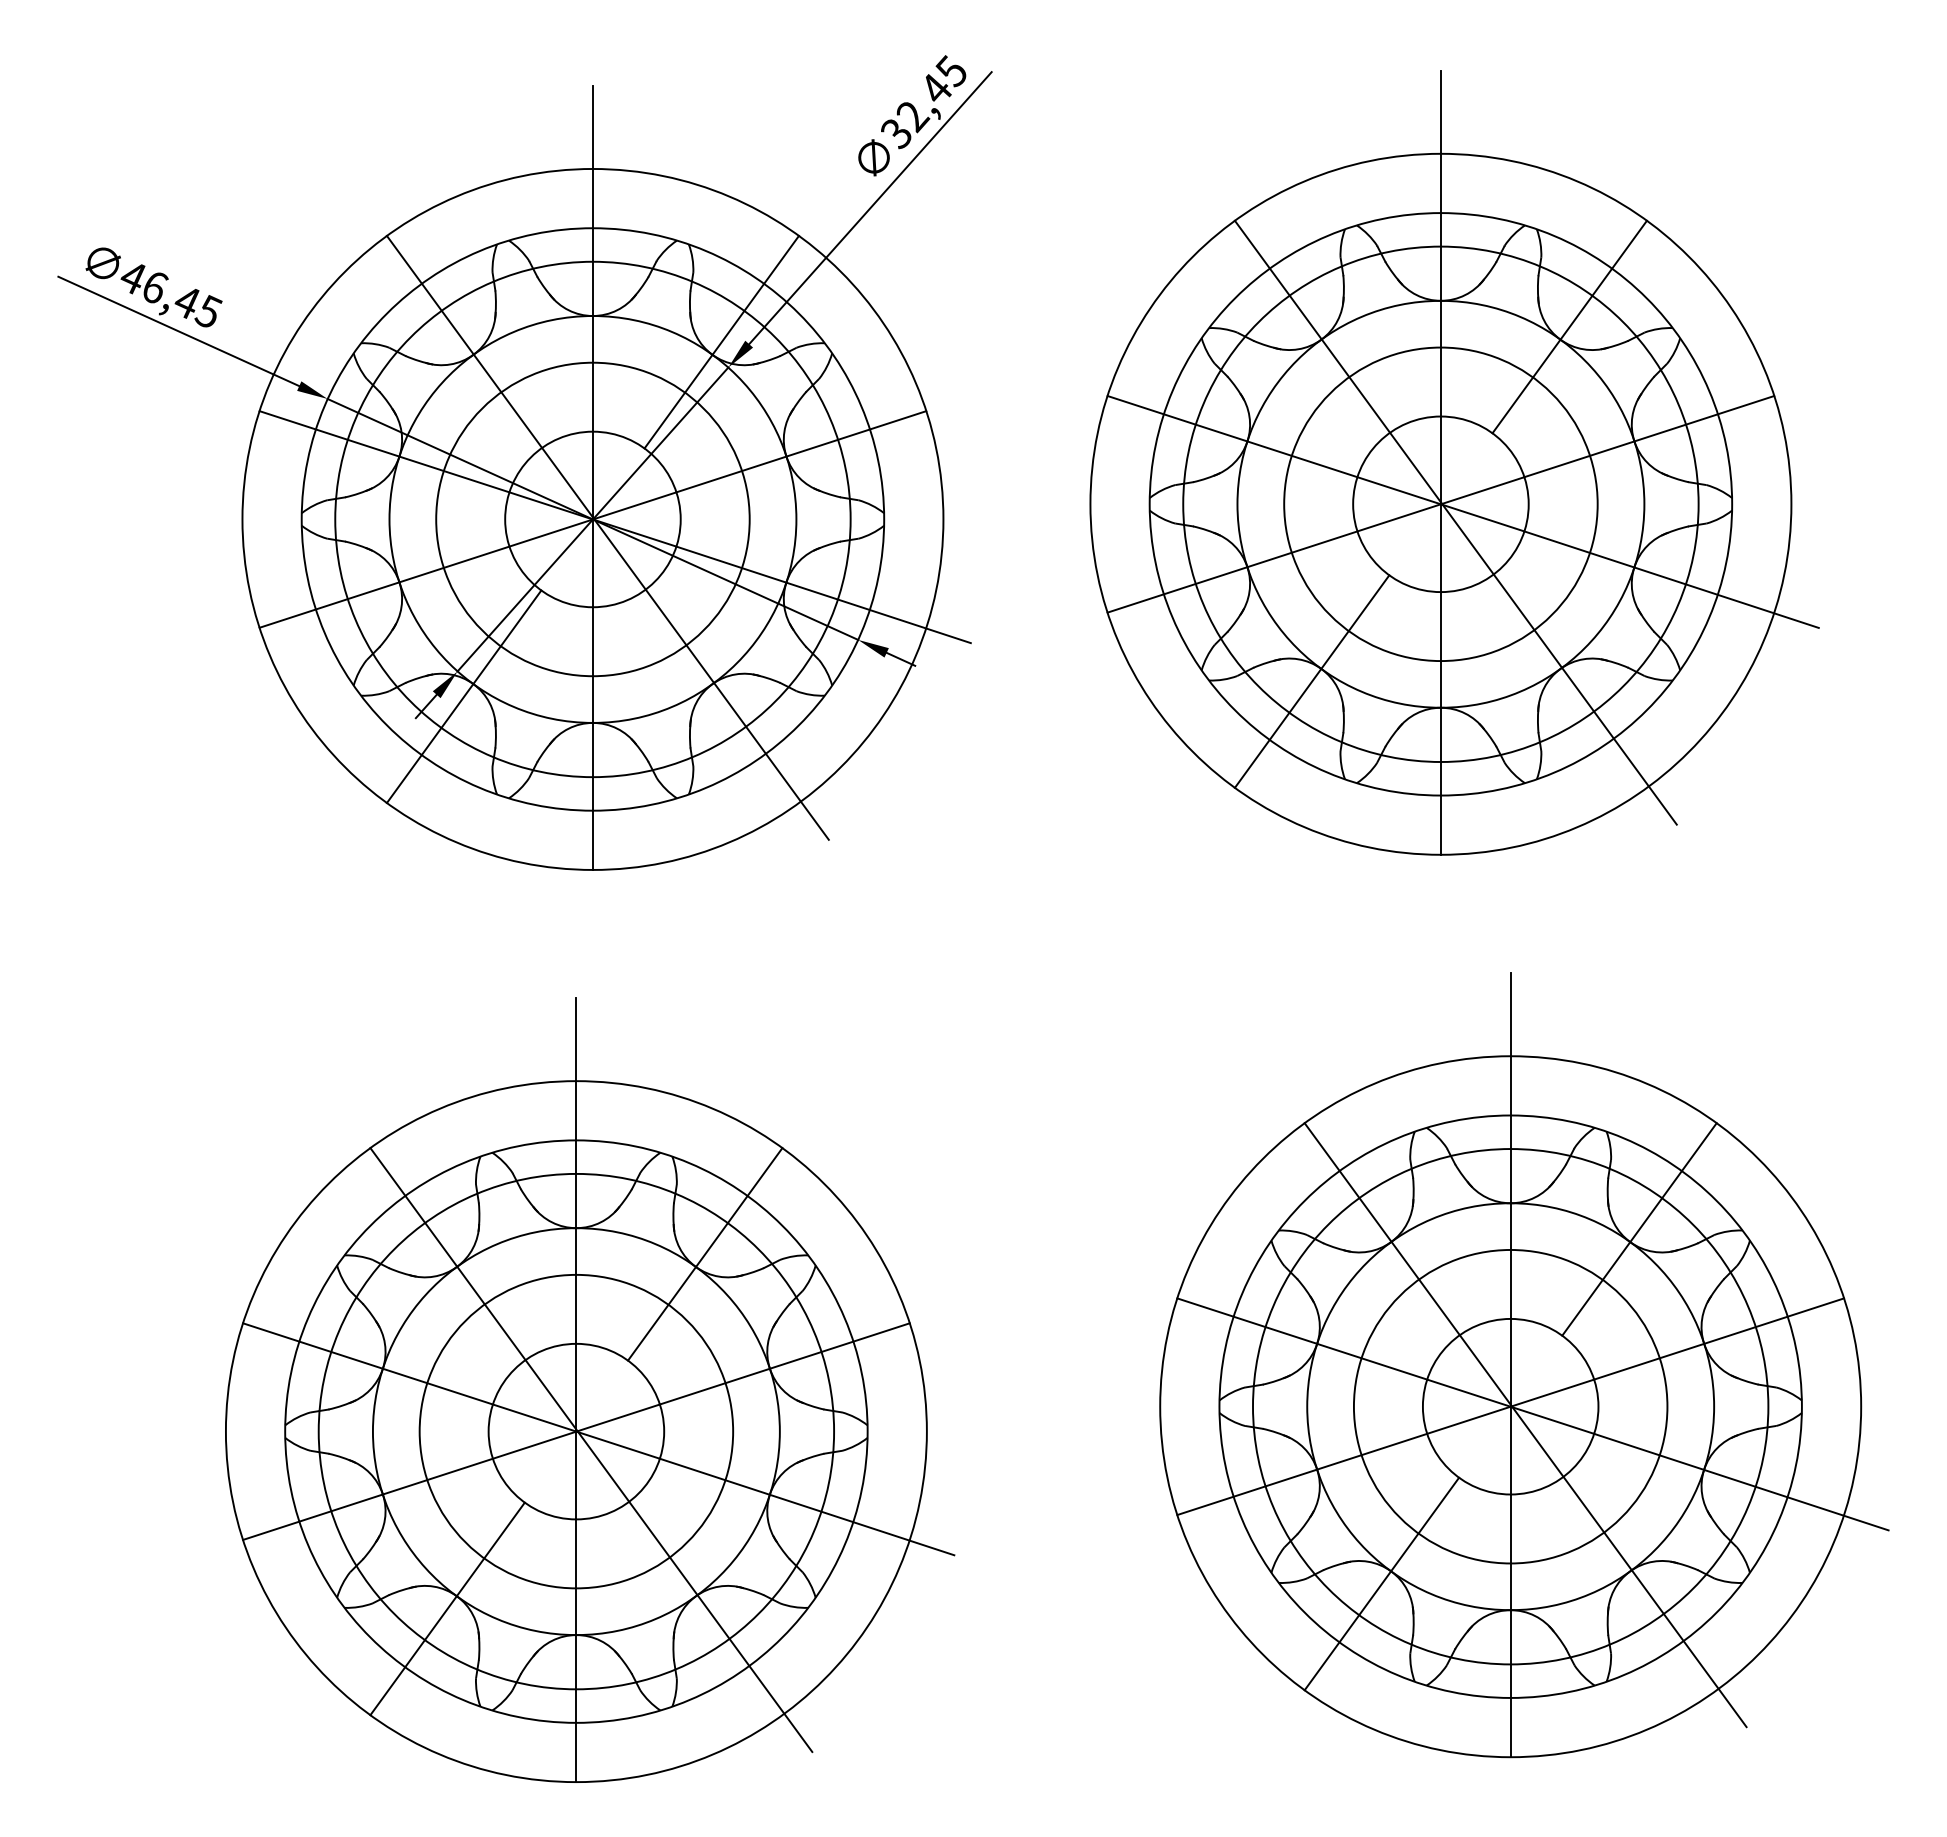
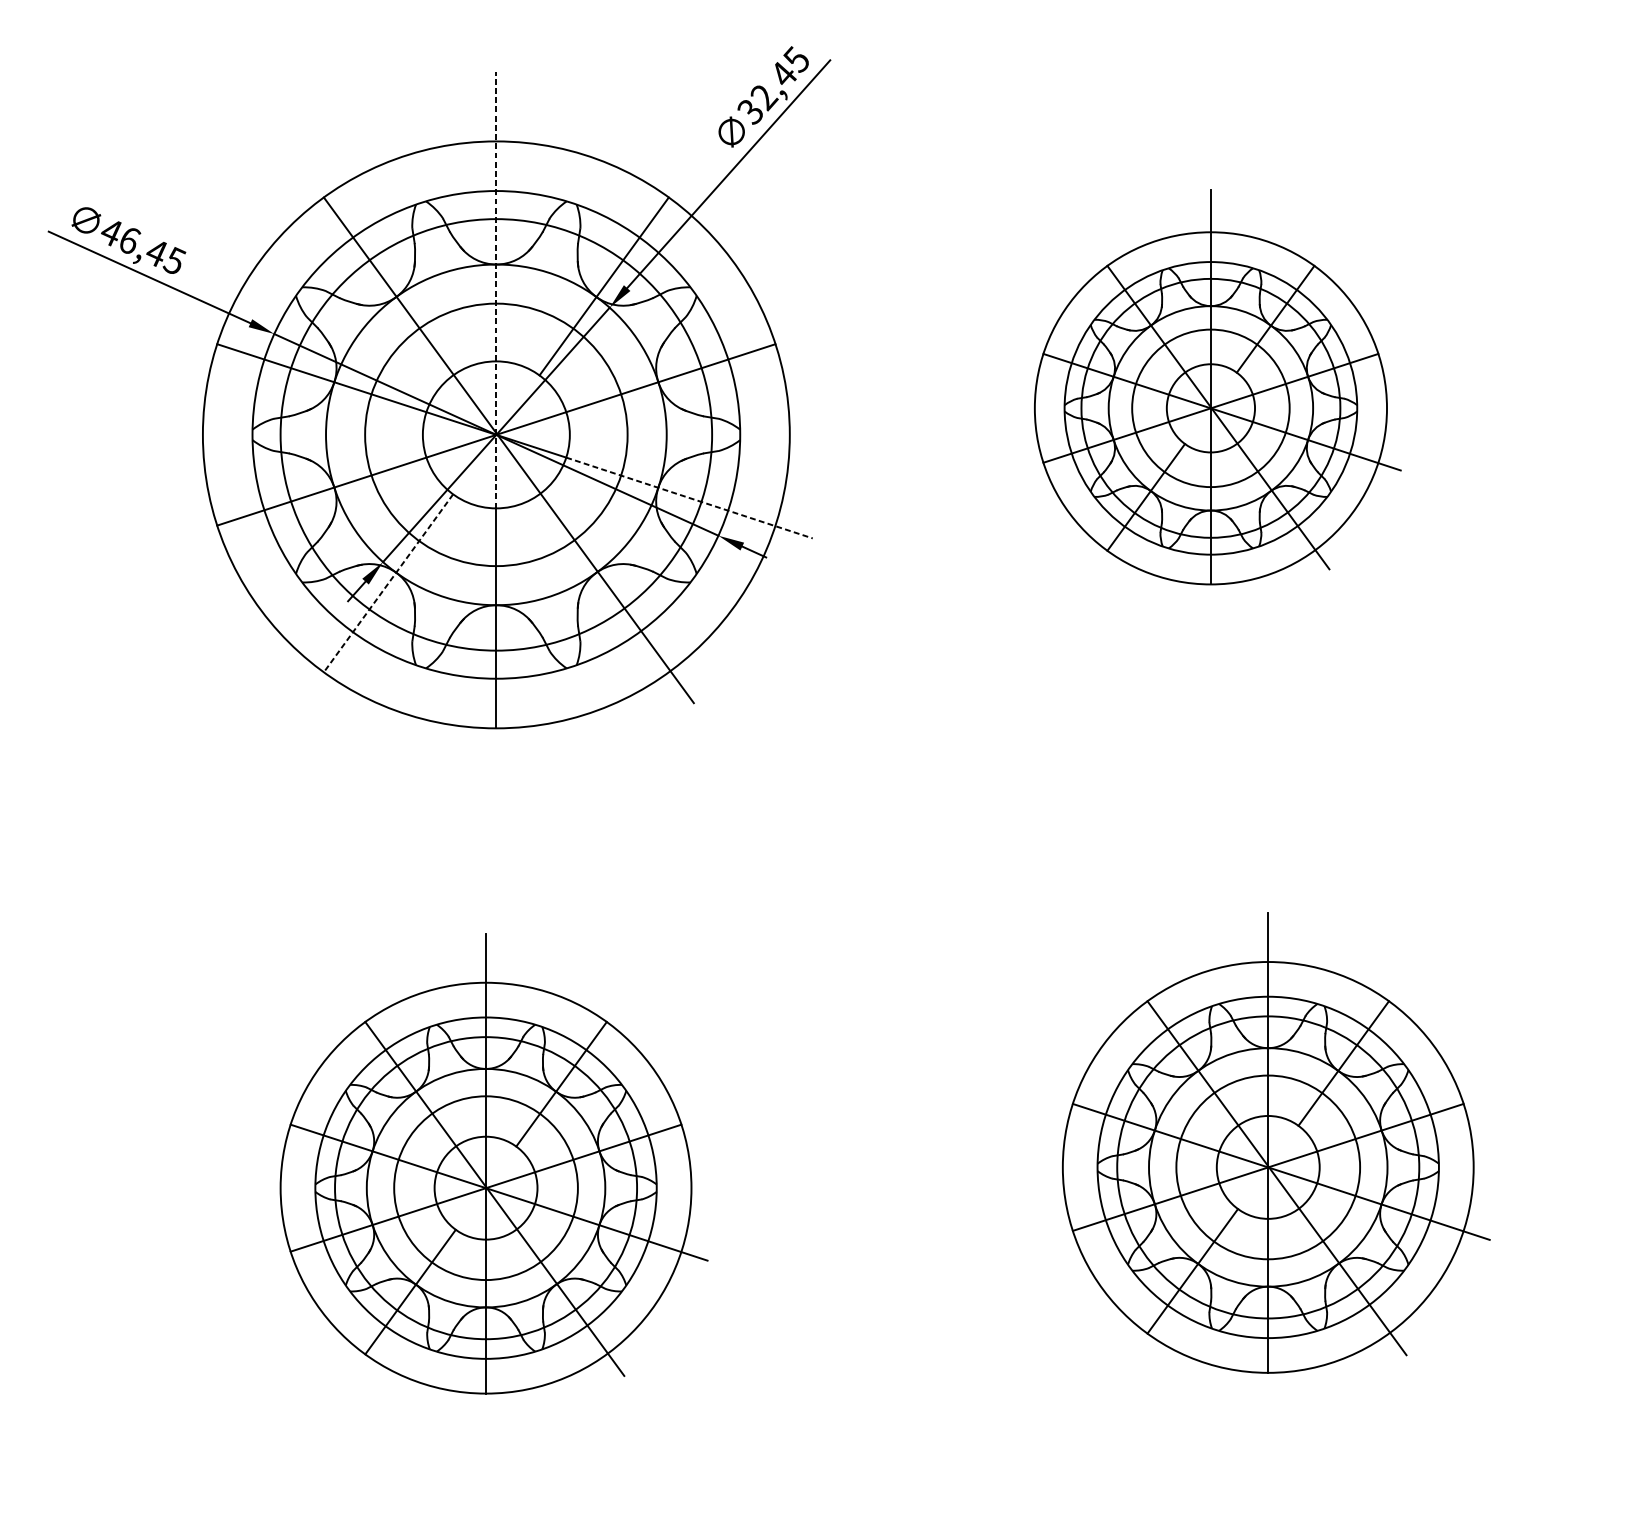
line: (592, 346) -> (495, 290), solid -> dashed
part: (1454, 462) -> (1217, 387), size x0.6
line: (823, 594) -> (689, 497), solid -> dashed
line: (463, 697) -> (387, 583), solid -> dashed
part: (1524, 1365) -> (1276, 1143), size x0.7
part: (590, 1389) -> (494, 1163), size x0.7

